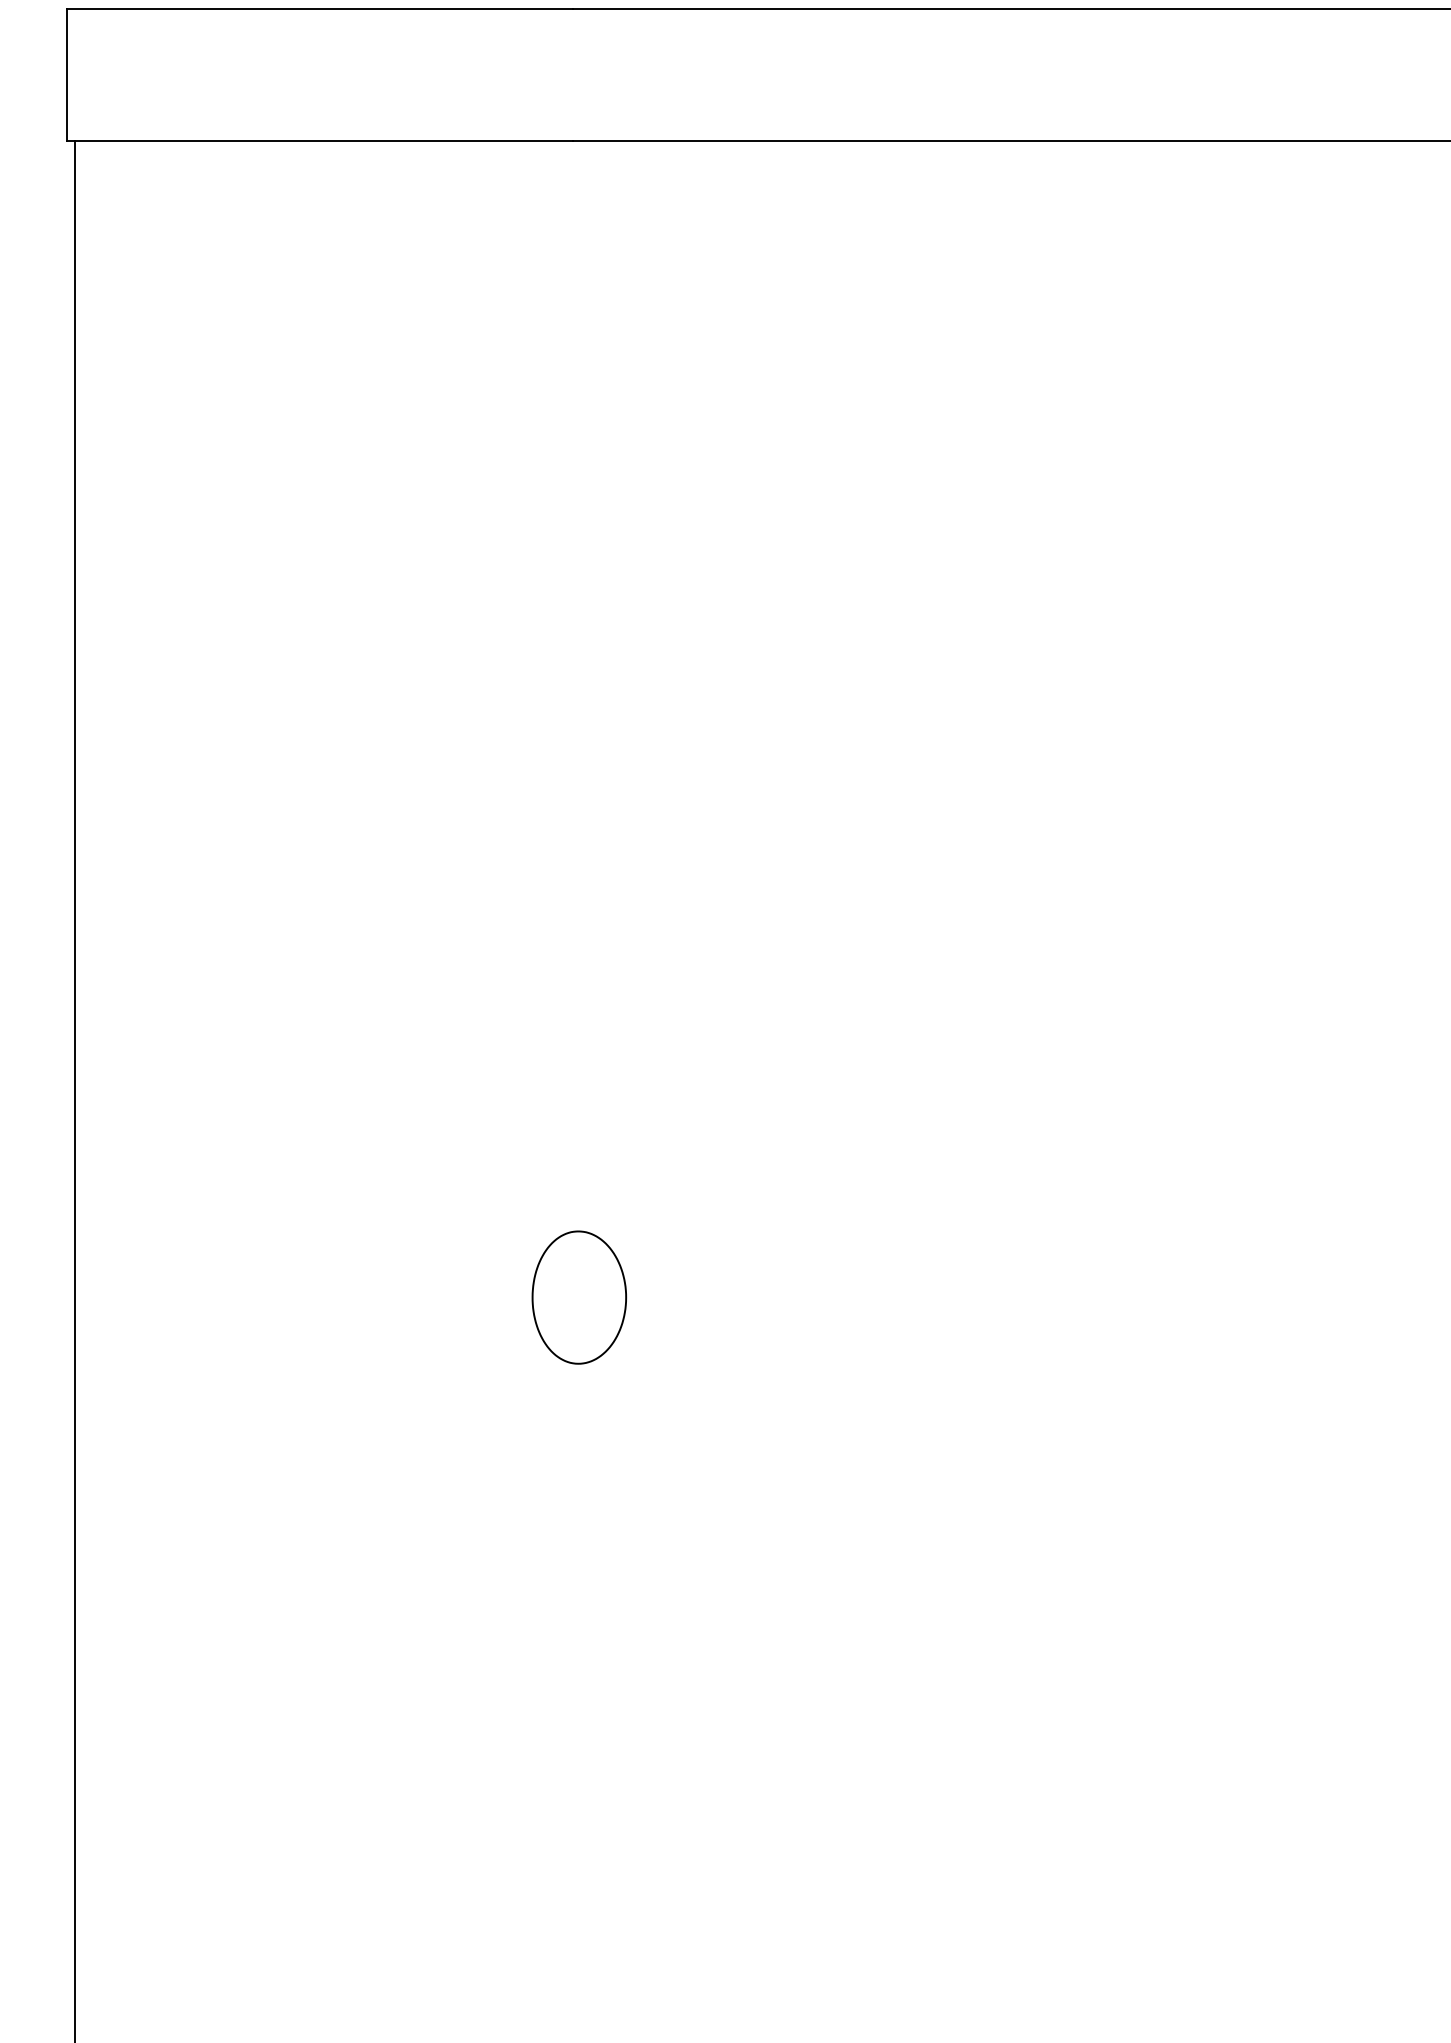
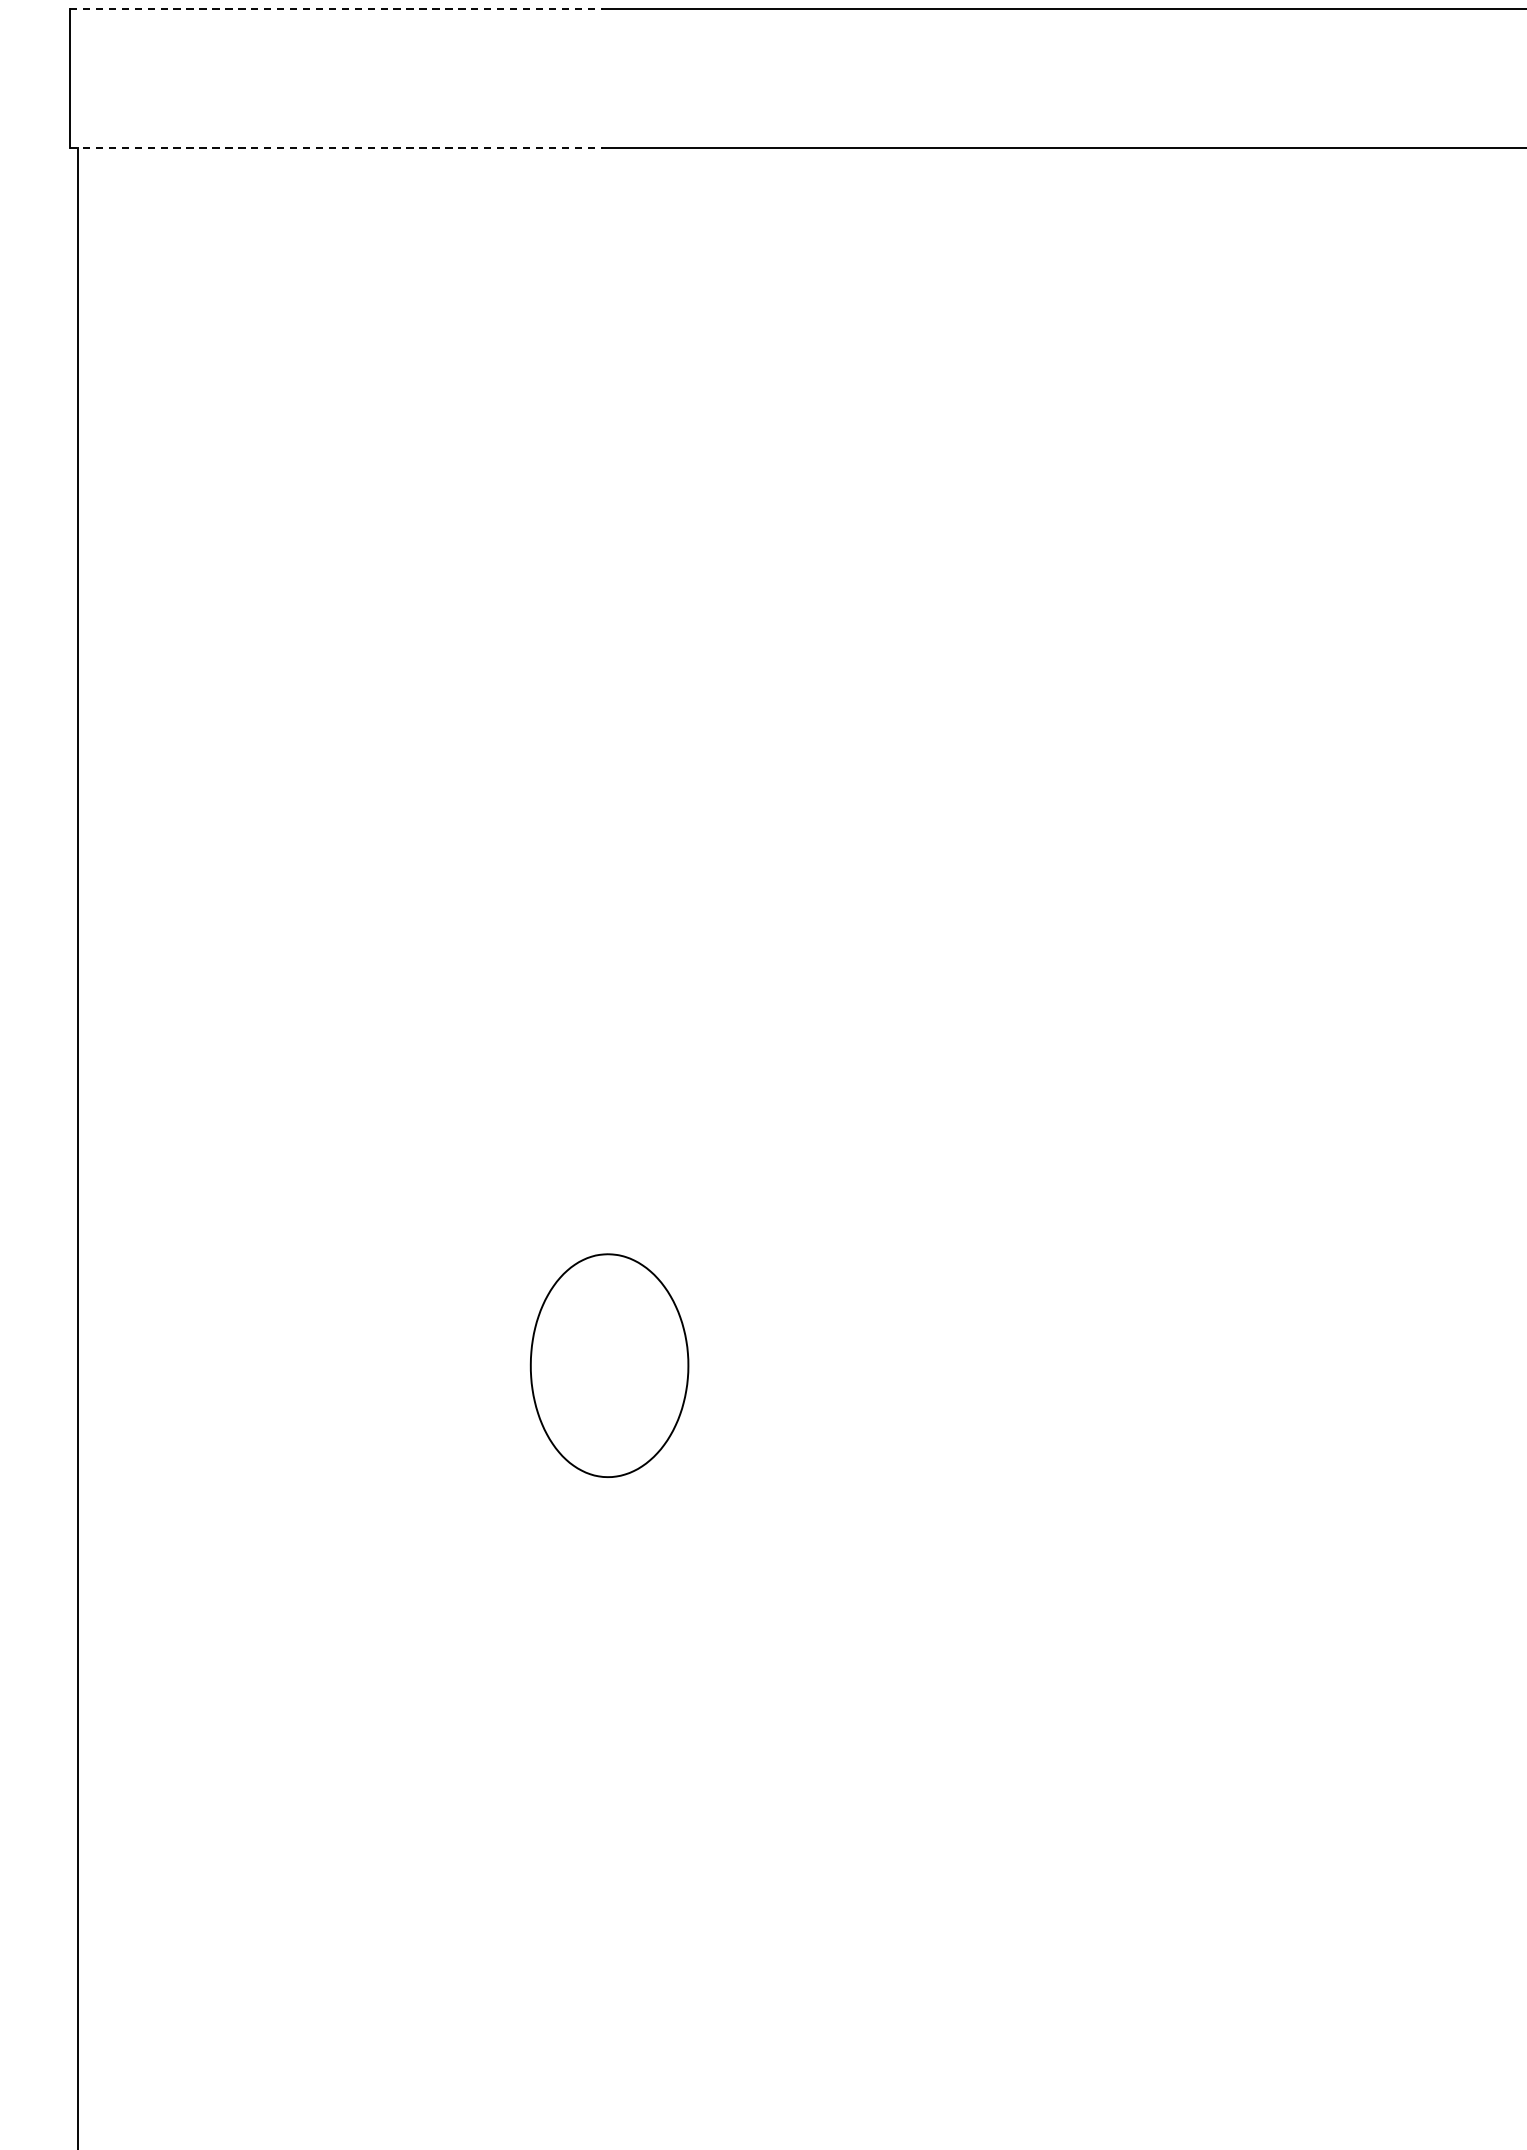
line: (320, 8) -> (337, 8), solid -> dashed
line: (320, 140) -> (337, 147), solid -> dashed
part: (579, 1297) -> (609, 1365), size x1.6

